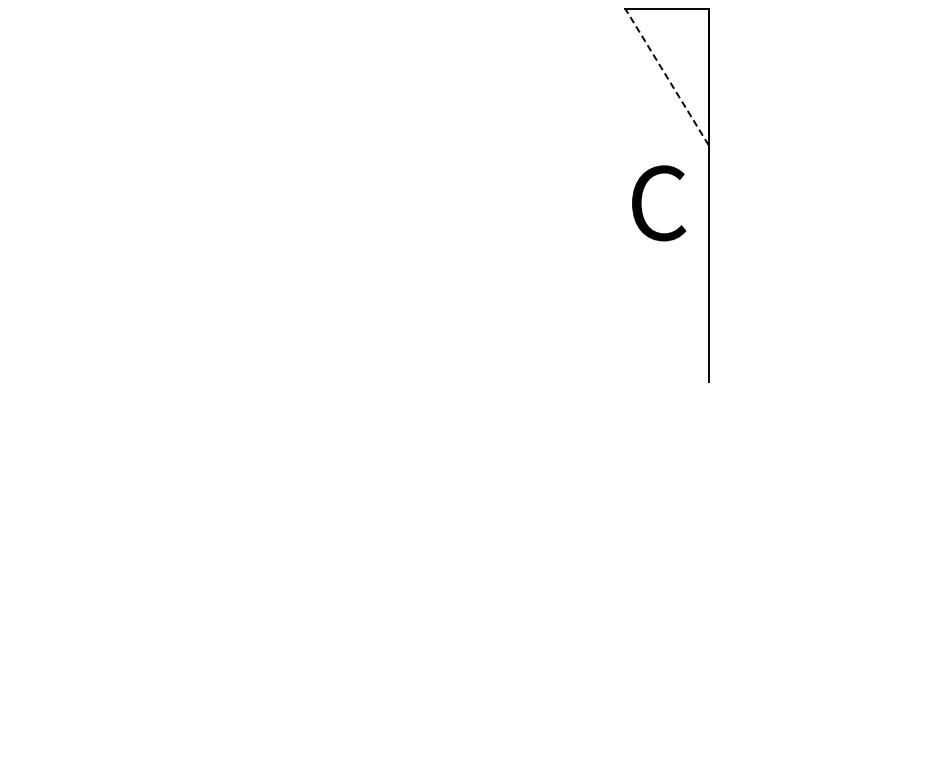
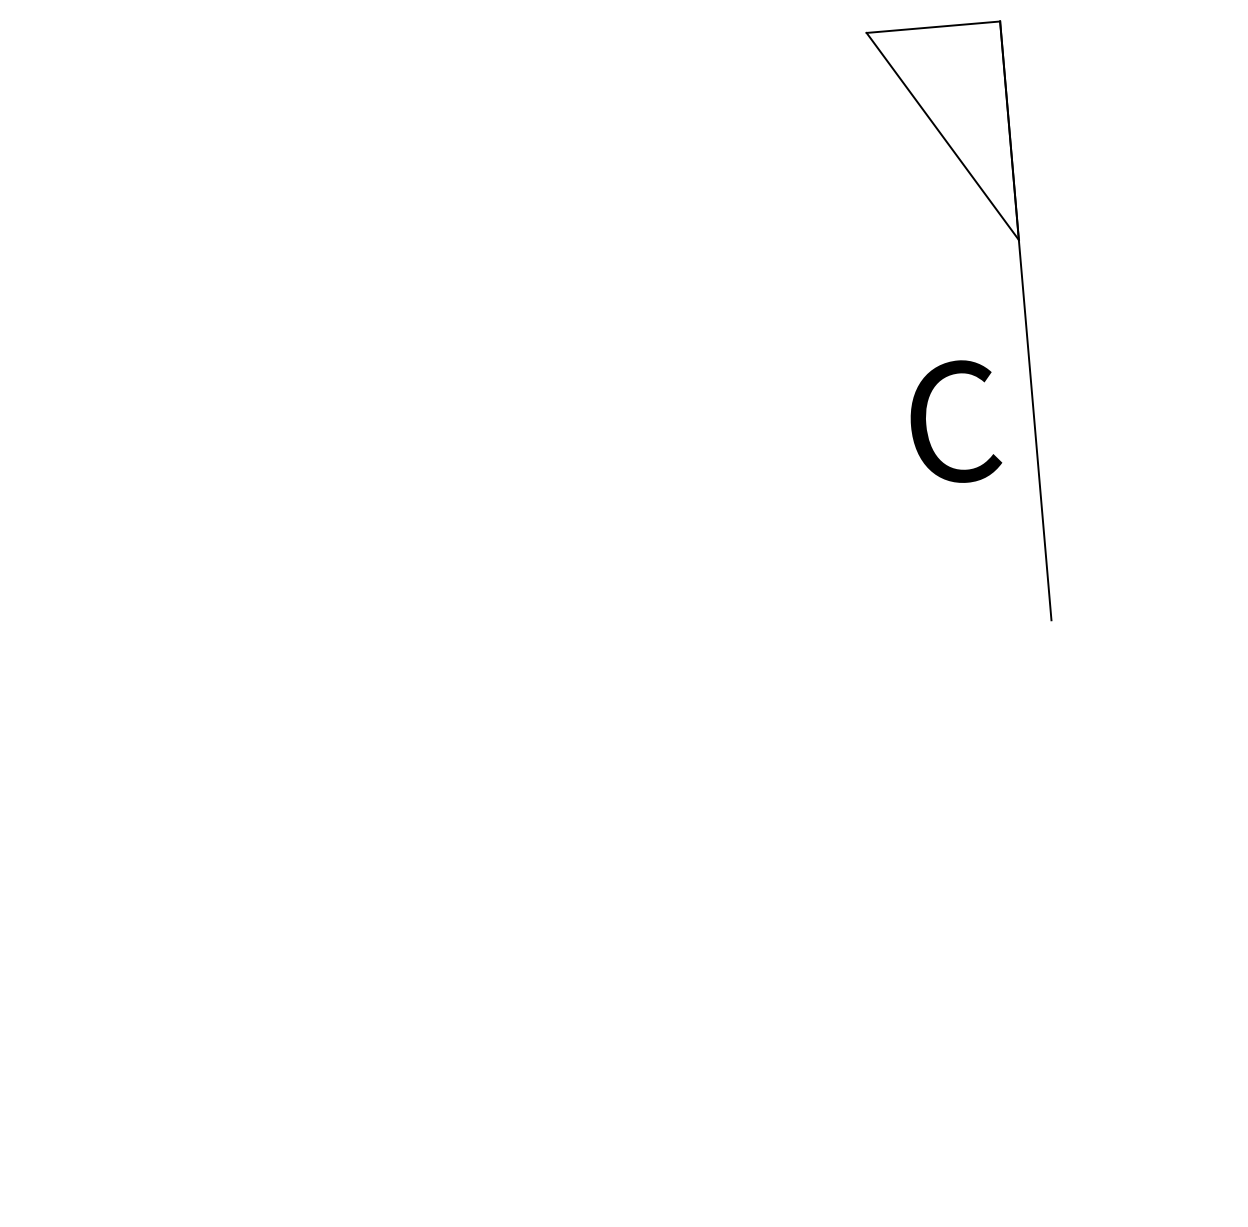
line: (667, 77) -> (943, 137), dashed -> solid
text: (659, 203) -> (955, 422), moved

